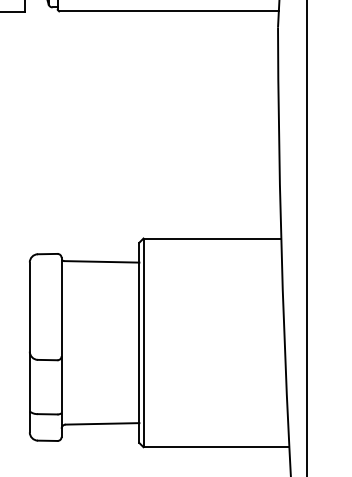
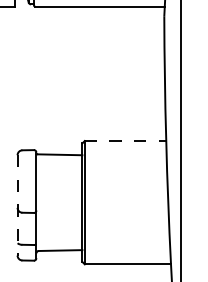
line: (212, 239) -> (125, 141), solid -> dashed
line: (29, 347) -> (17, 205), solid -> dashed

